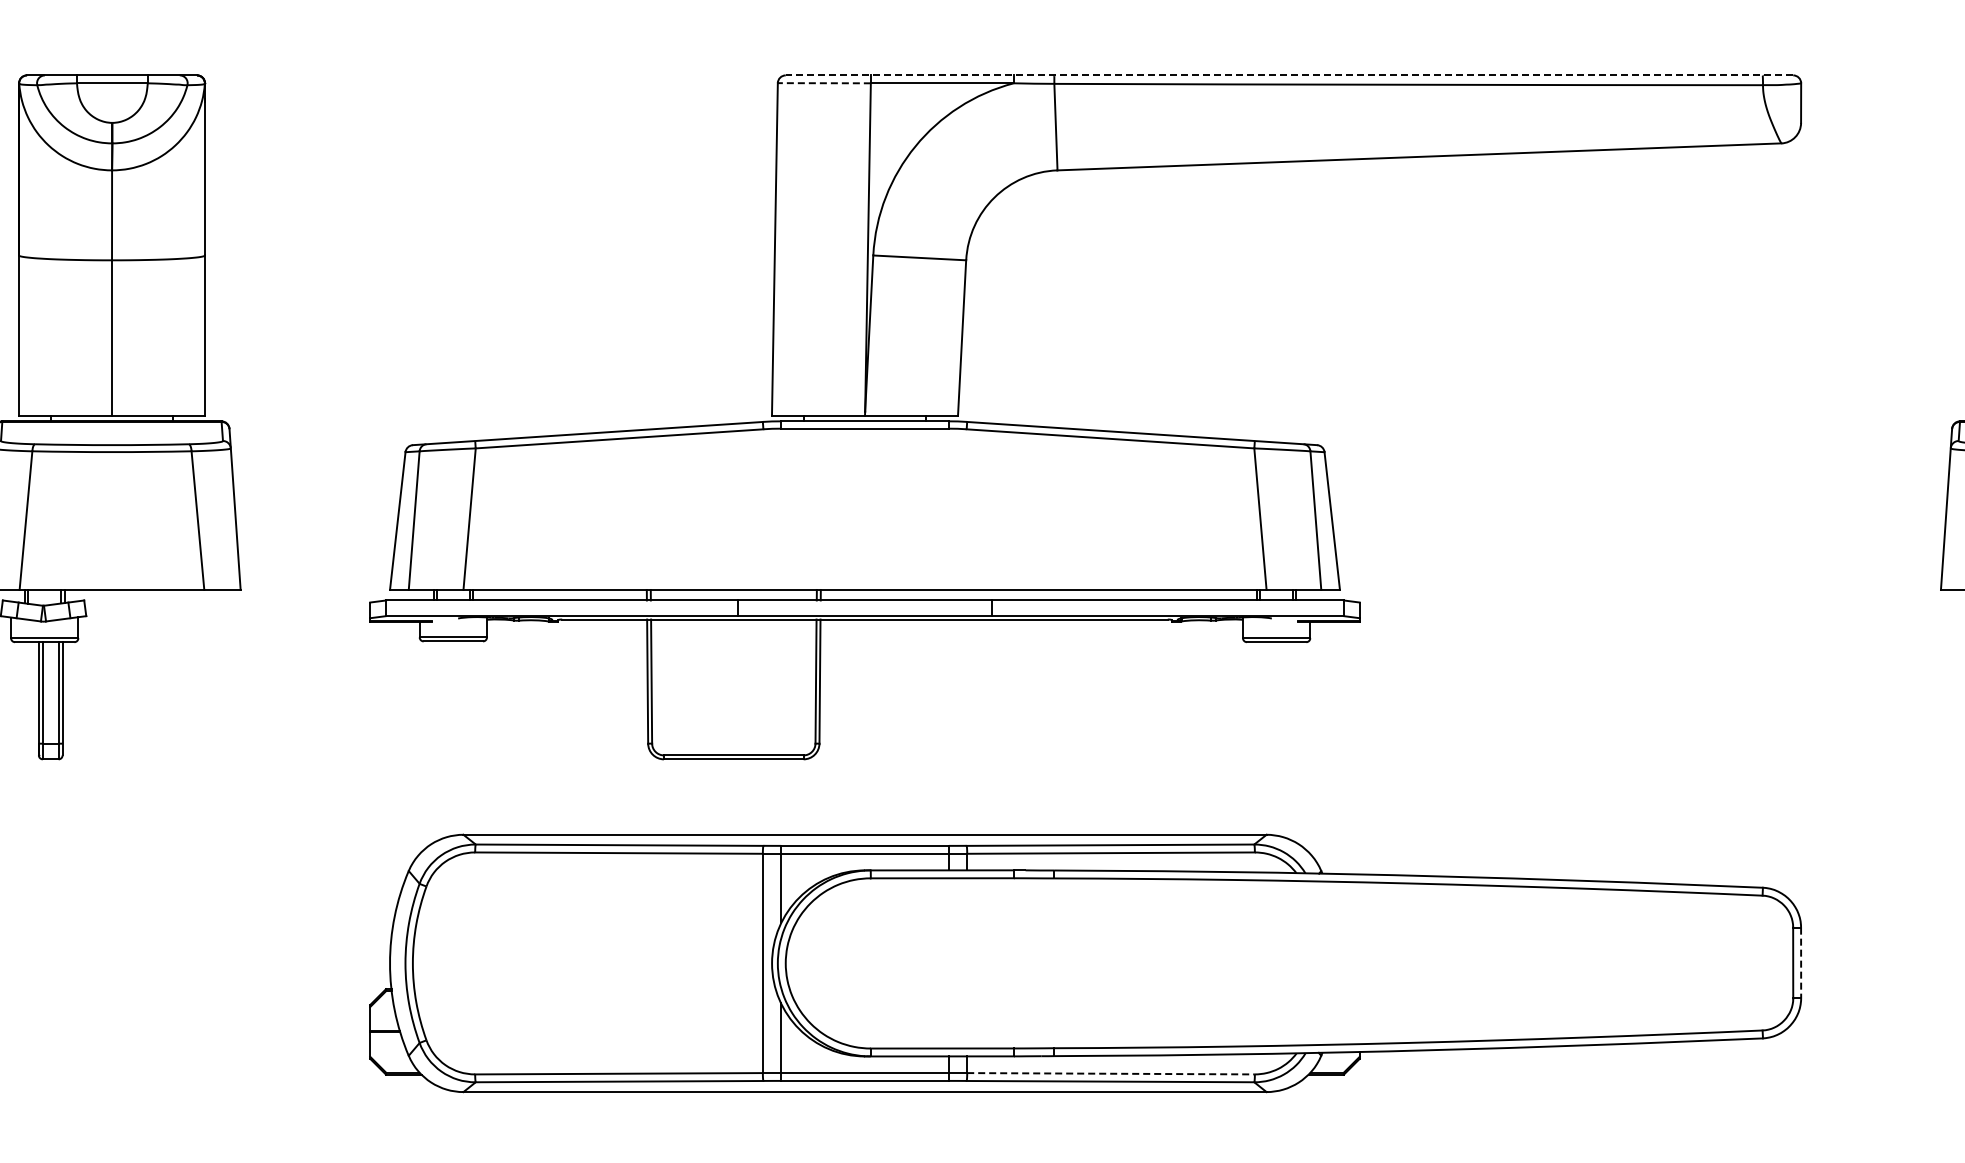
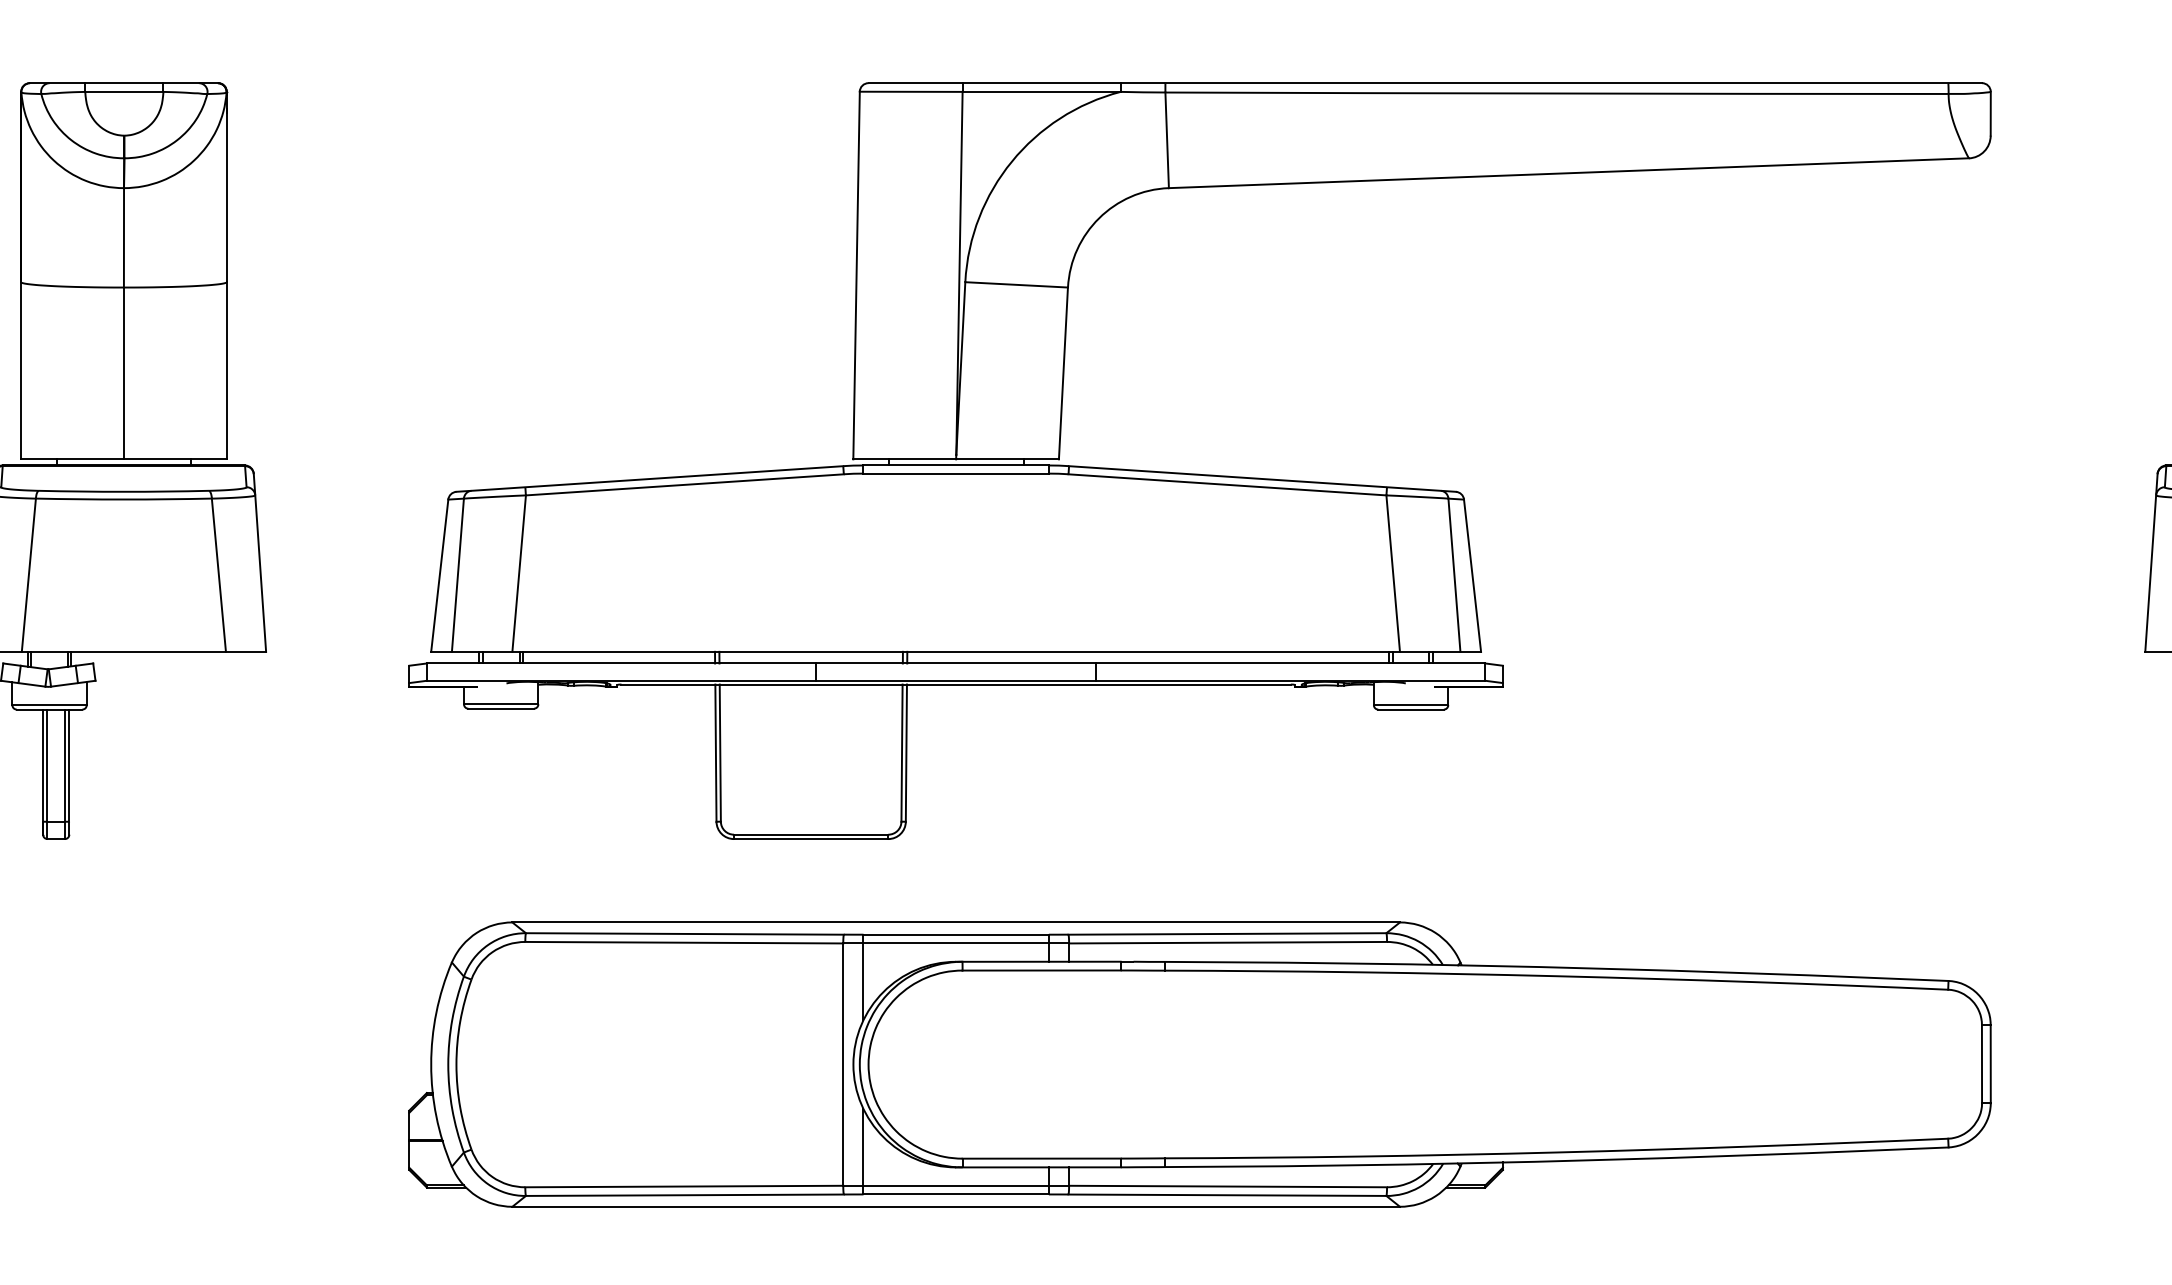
line: (1289, 75) -> (1425, 83), dashed -> solid
line: (824, 83) -> (911, 92), dashed -> solid
line: (1801, 963) -> (1991, 1064), dashed -> solid
line: (1111, 1073) -> (1228, 1186), dashed -> solid

